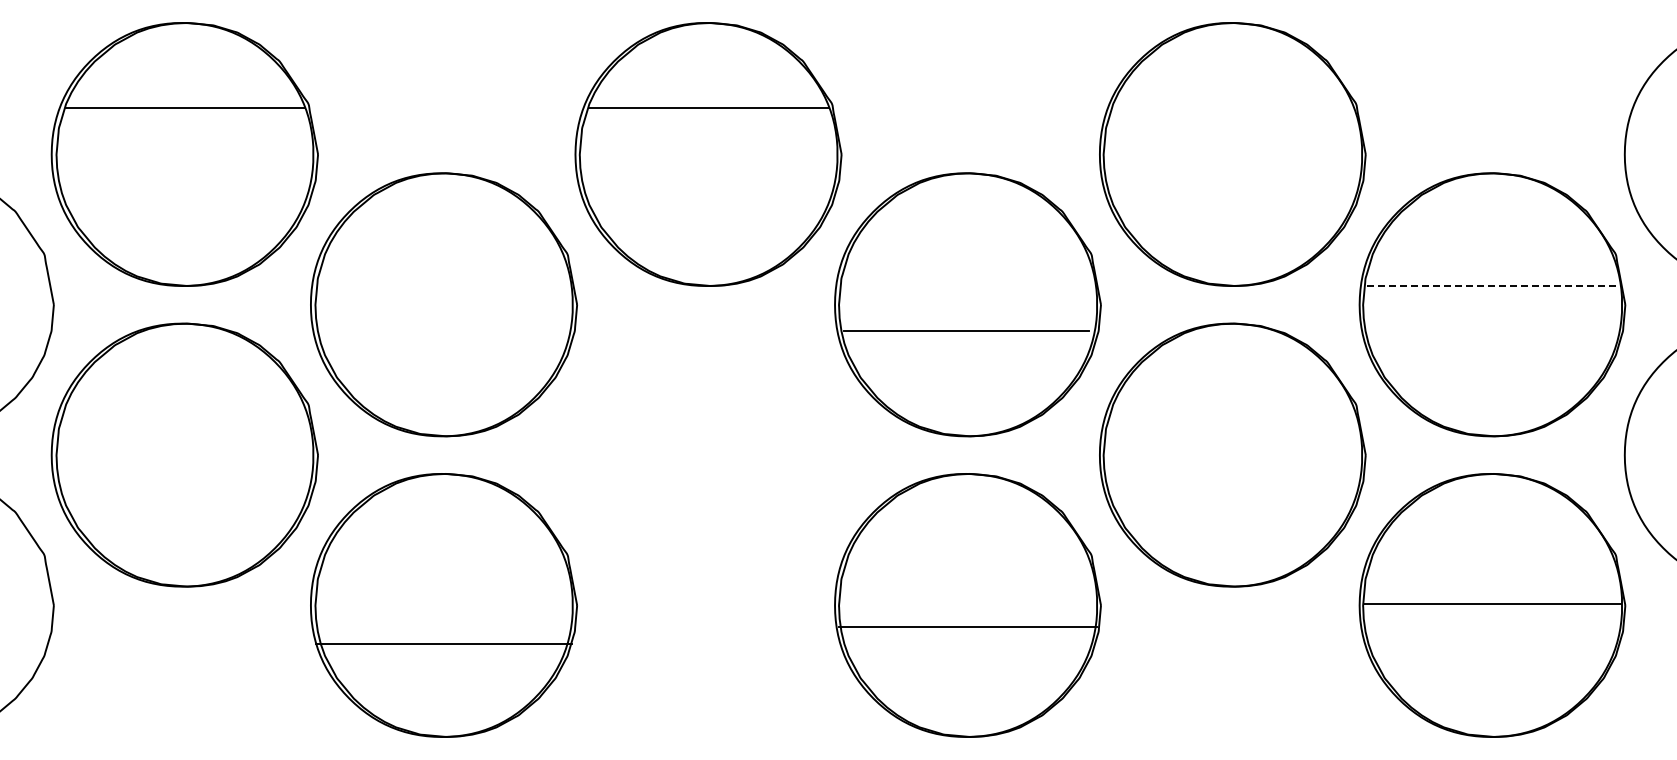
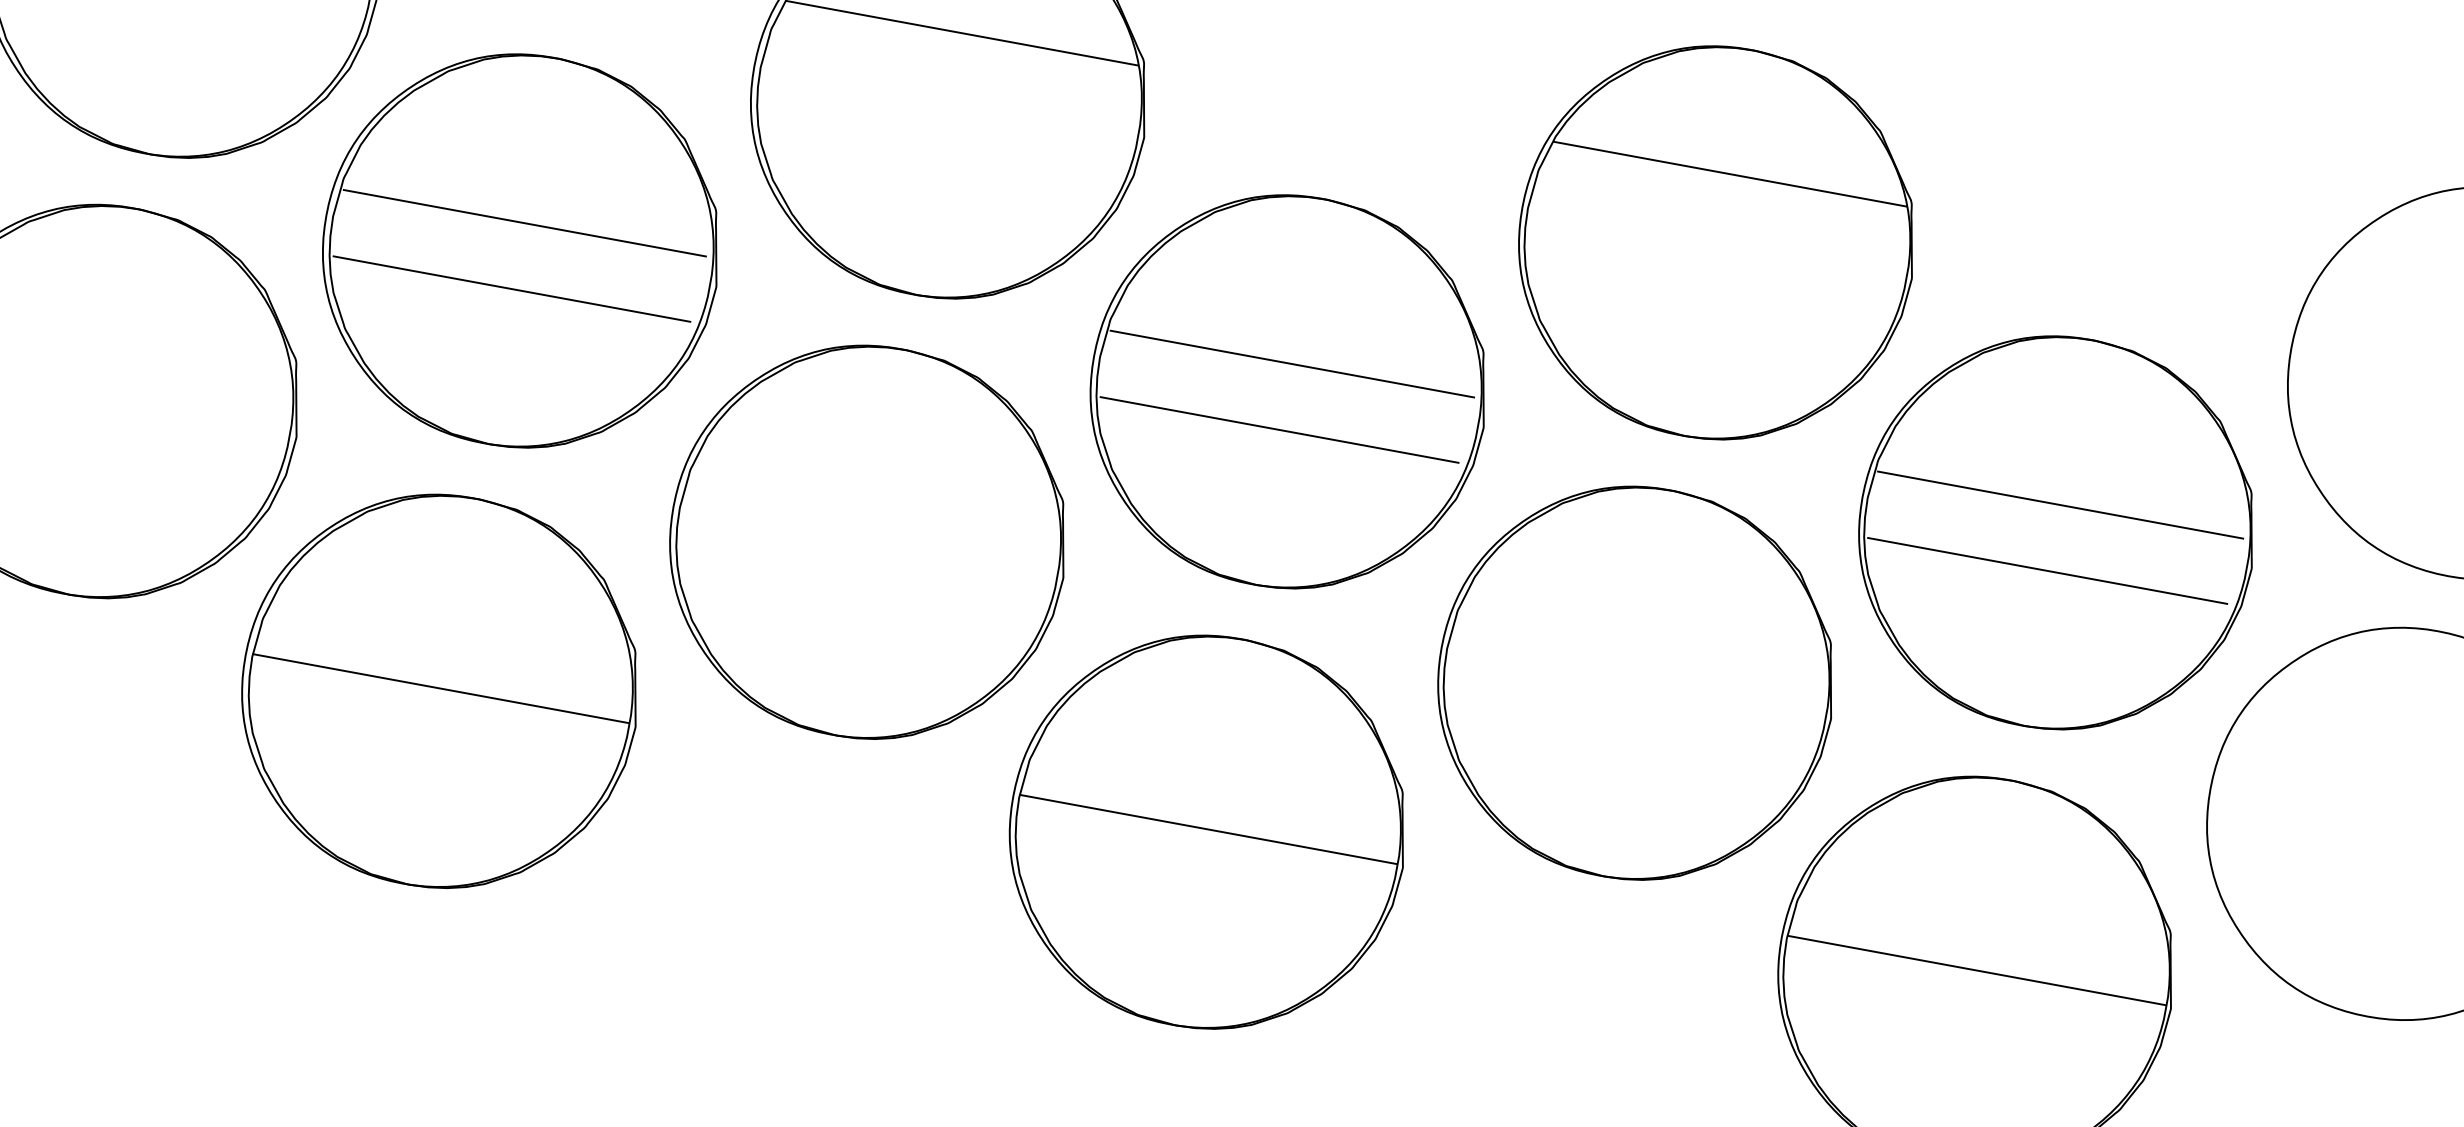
line: (1232, 107) -> (1729, 173), added
line: (442, 286) -> (524, 223), added
line: (966, 286) -> (1291, 364), added
line: (1491, 286) -> (2060, 505), dashed -> solid
line: (442, 331) -> (512, 289), added
line: (1490, 331) -> (2047, 571), added
part: (708, 454) -> (868, 541), added
line: (967, 626) -> (1207, 829), moved
line: (443, 643) -> (440, 688), moved

